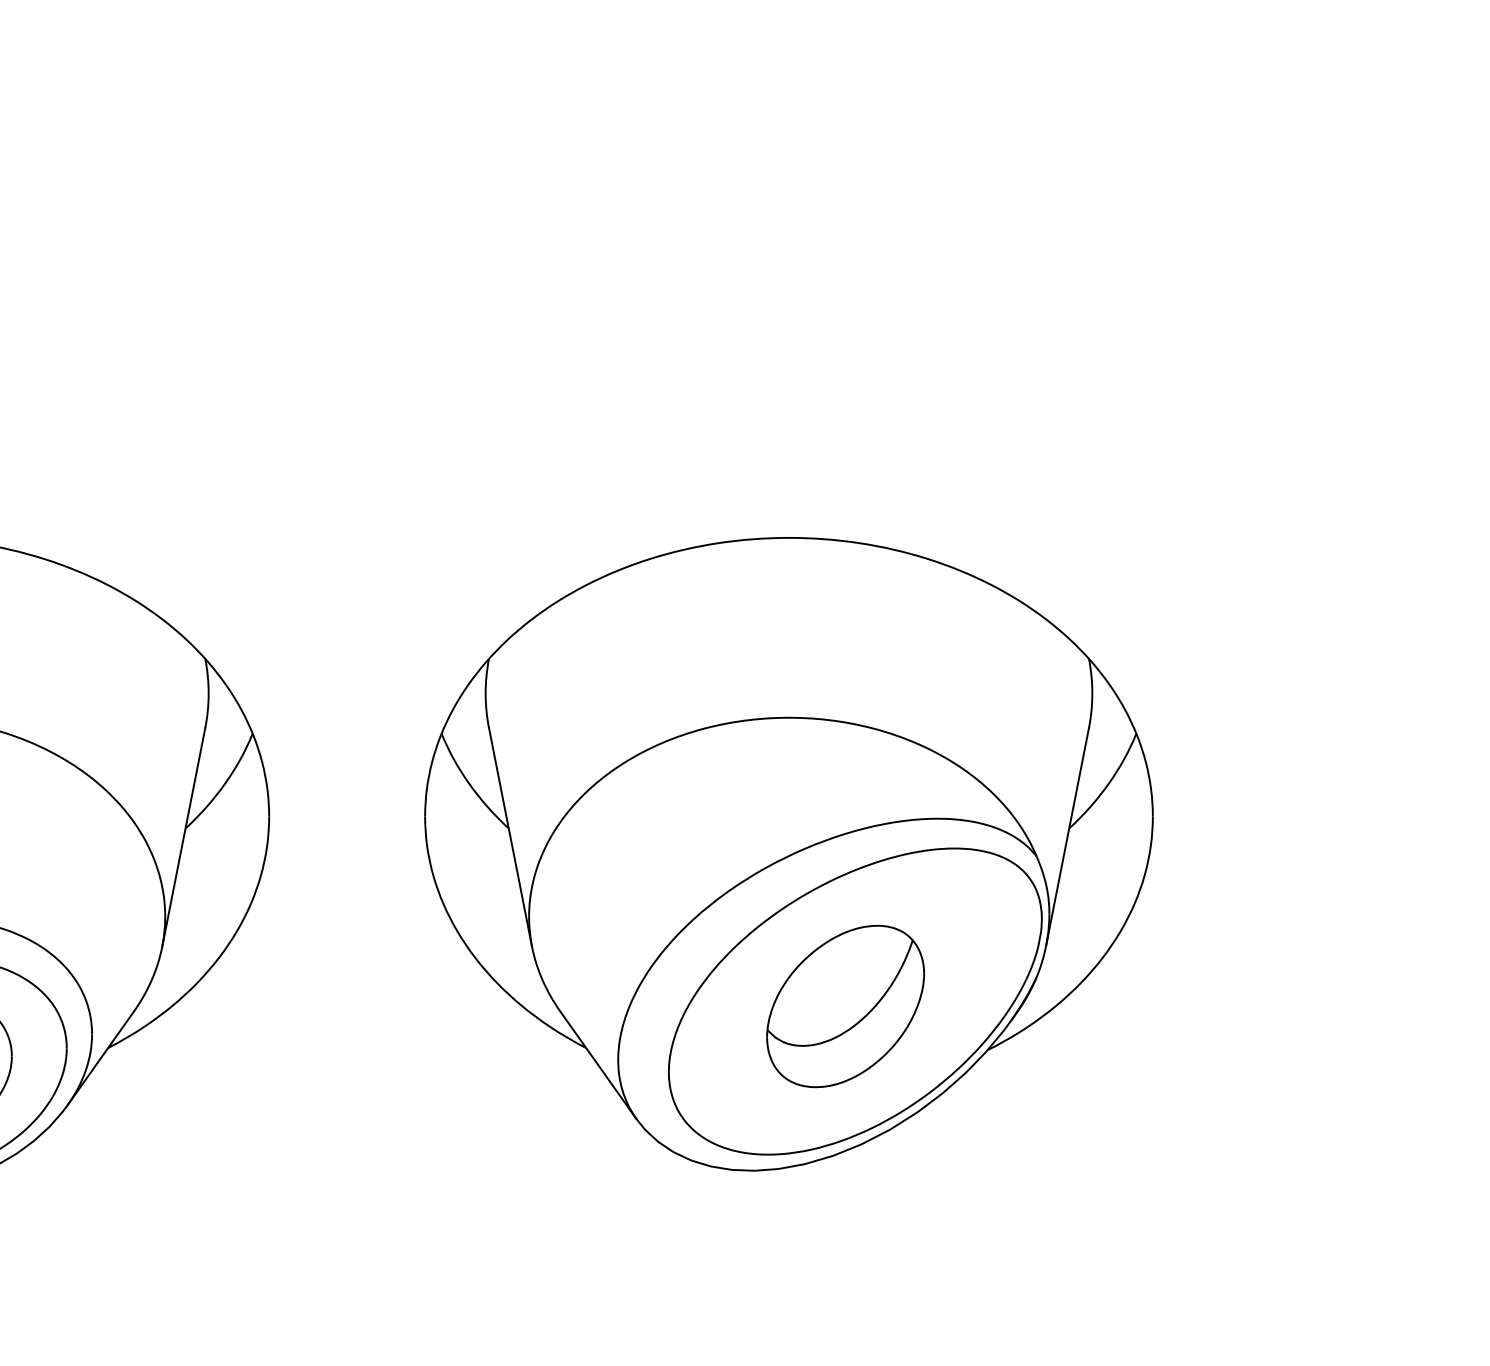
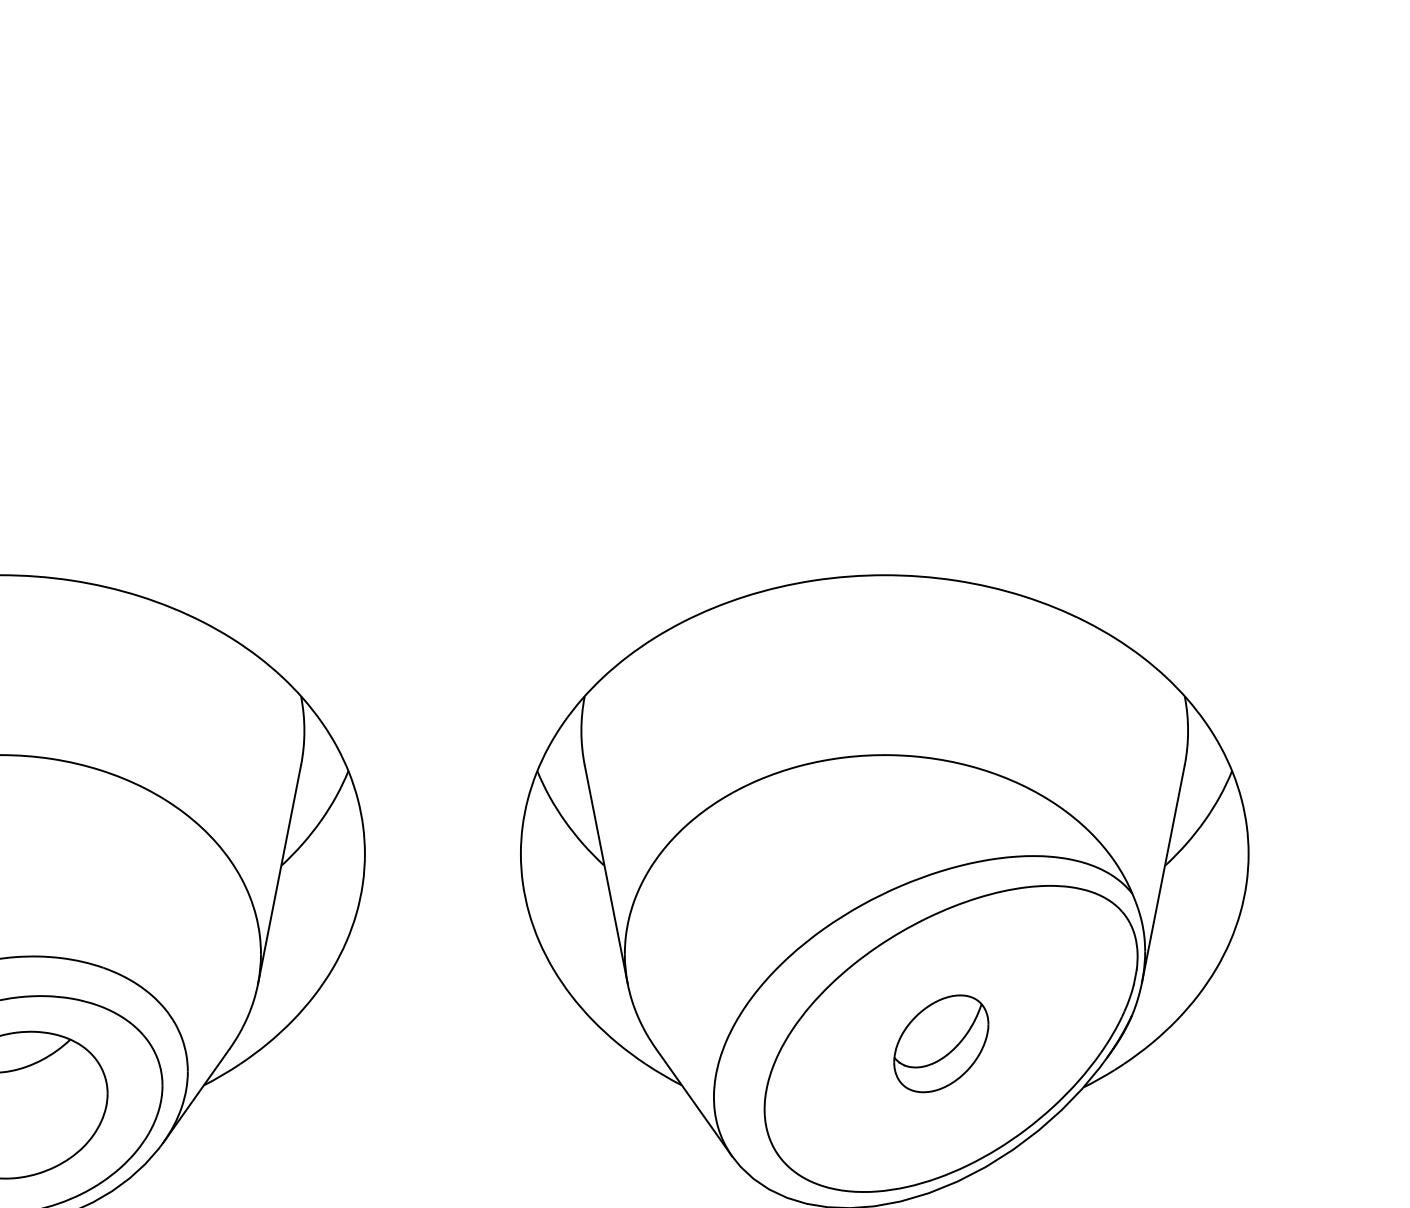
part: (845, 1006) -> (941, 1043), size x0.6

